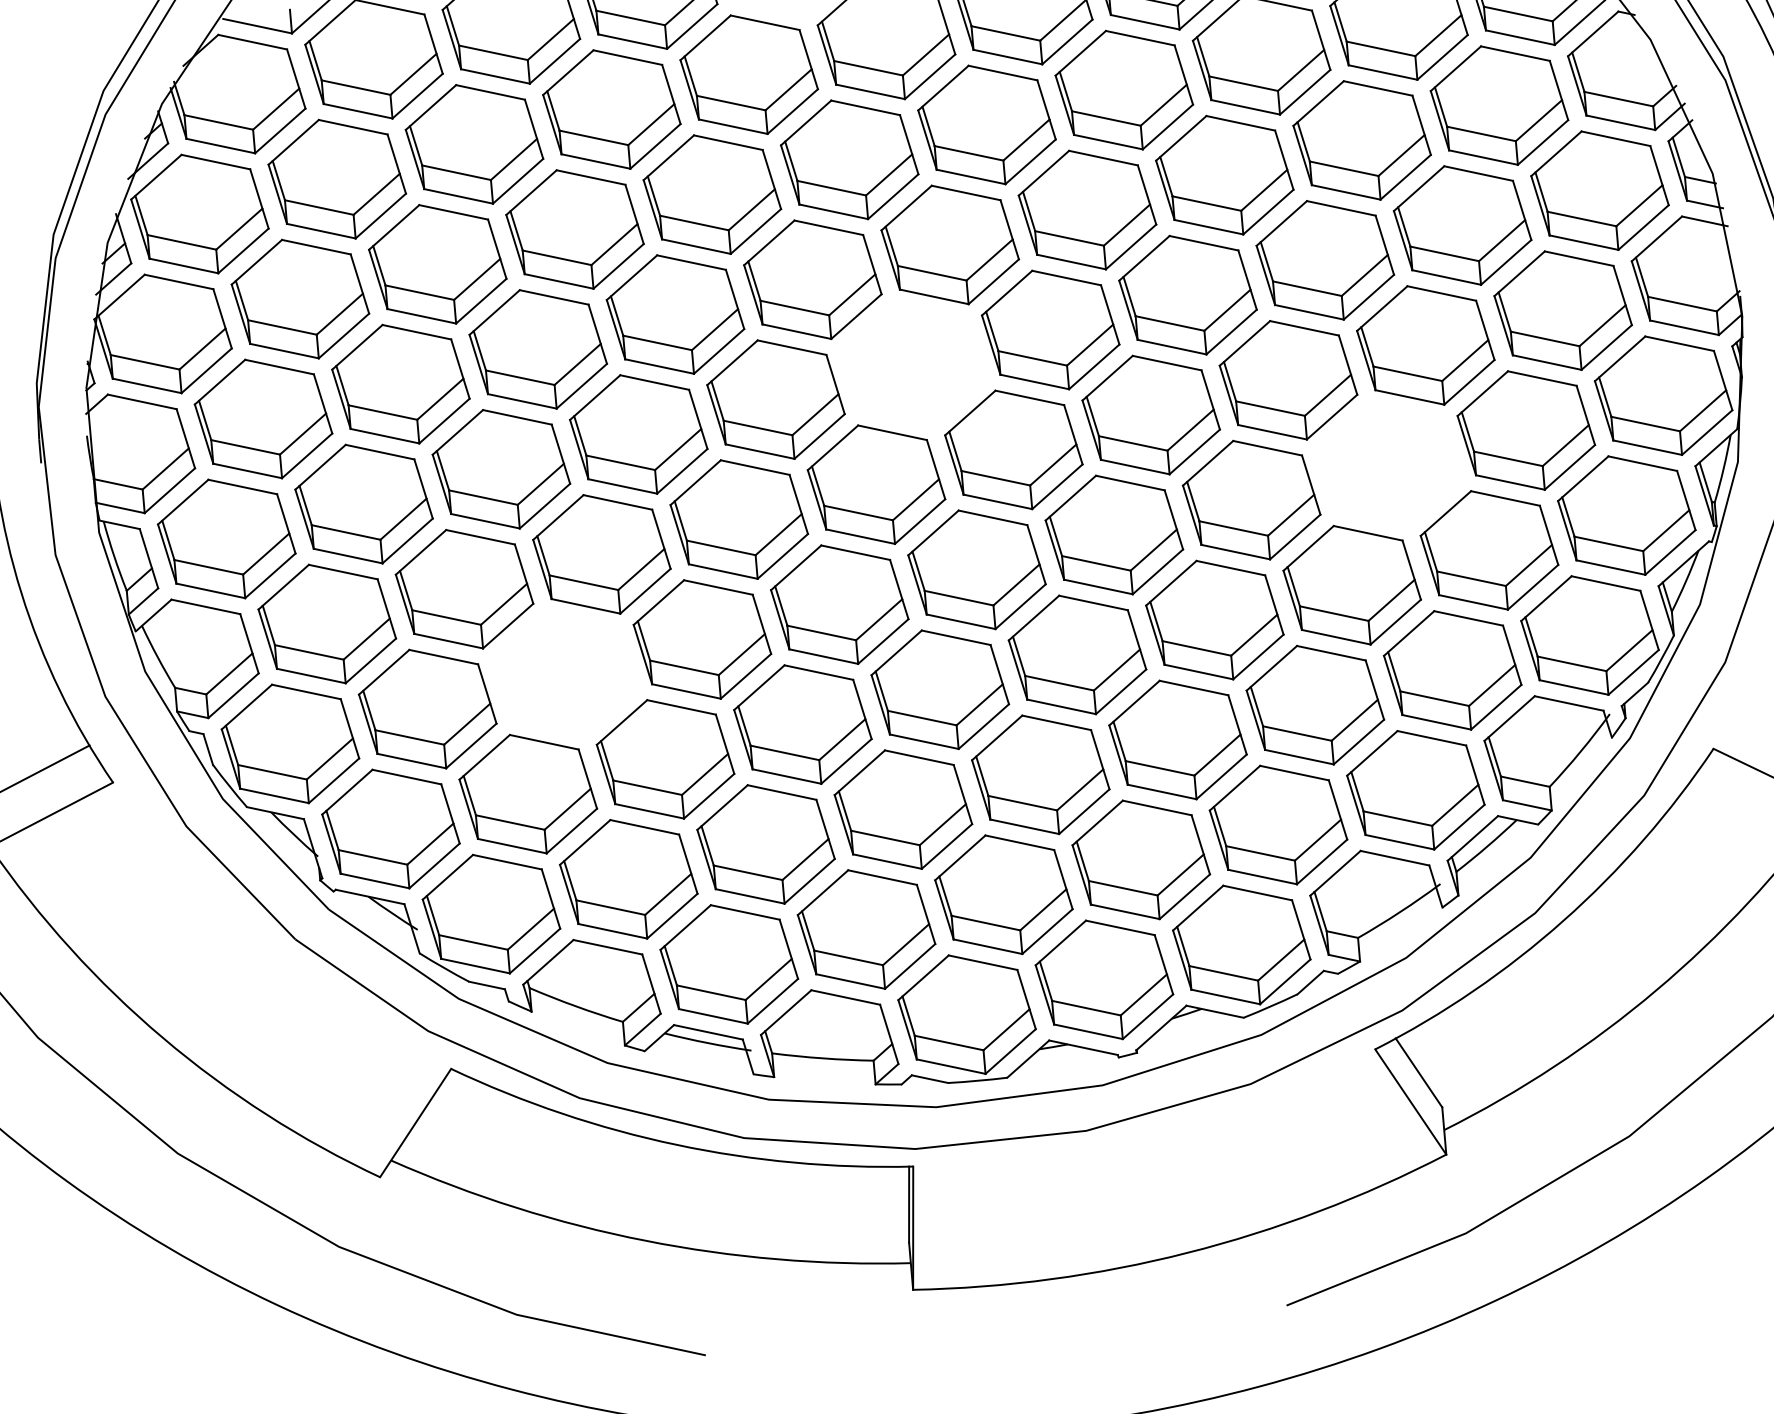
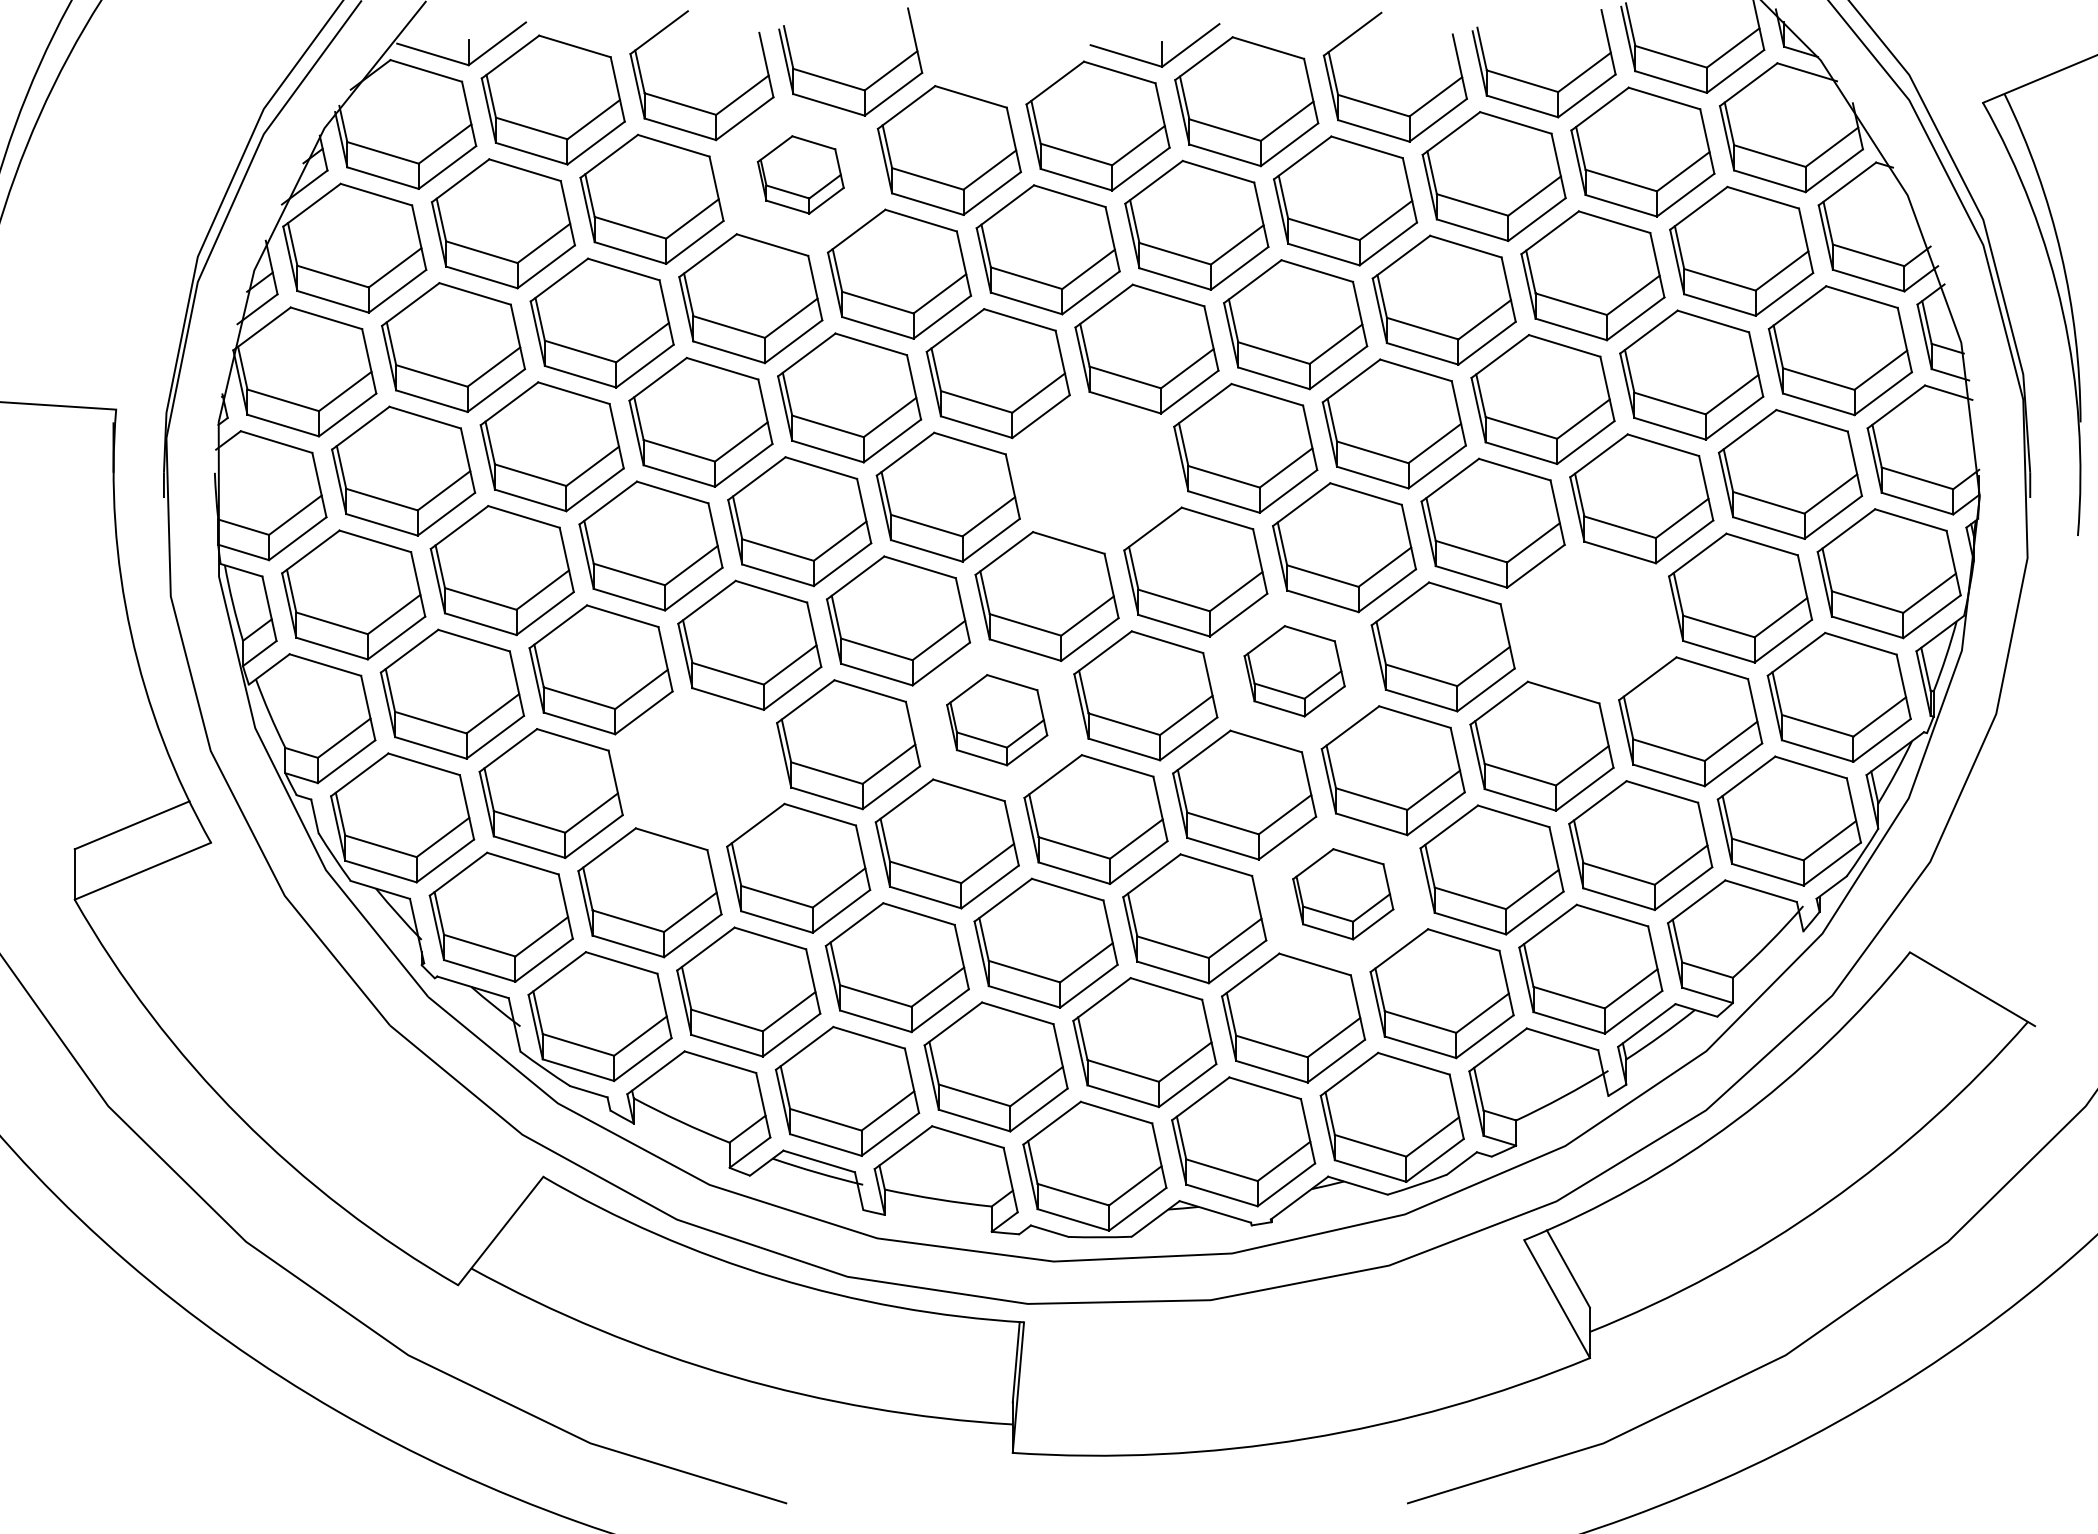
part: (611, 109) -> (800, 174), size x0.6
part: (1114, 534) -> (1294, 670), size x0.7
part: (839, 604) -> (996, 719), size x0.7
part: (1177, 739) -> (1342, 893), size x0.7

